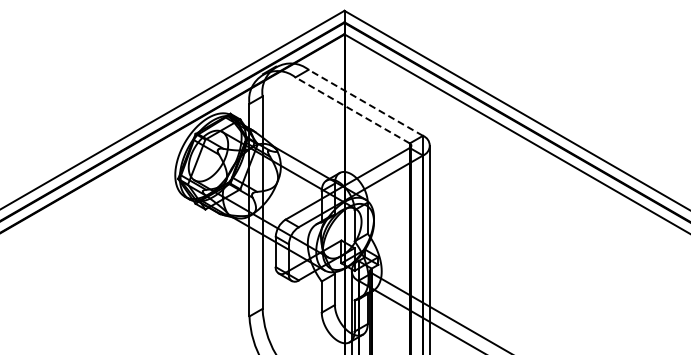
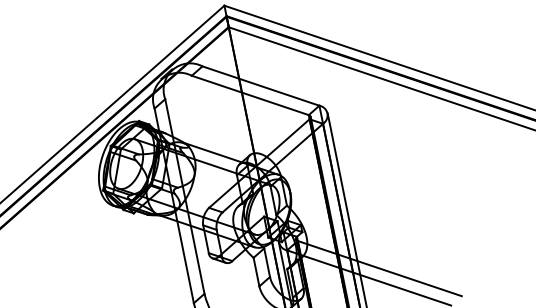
line: (365, 102) -> (260, 85), dashed -> solid
line: (352, 110) -> (250, 95), dashed -> solid

